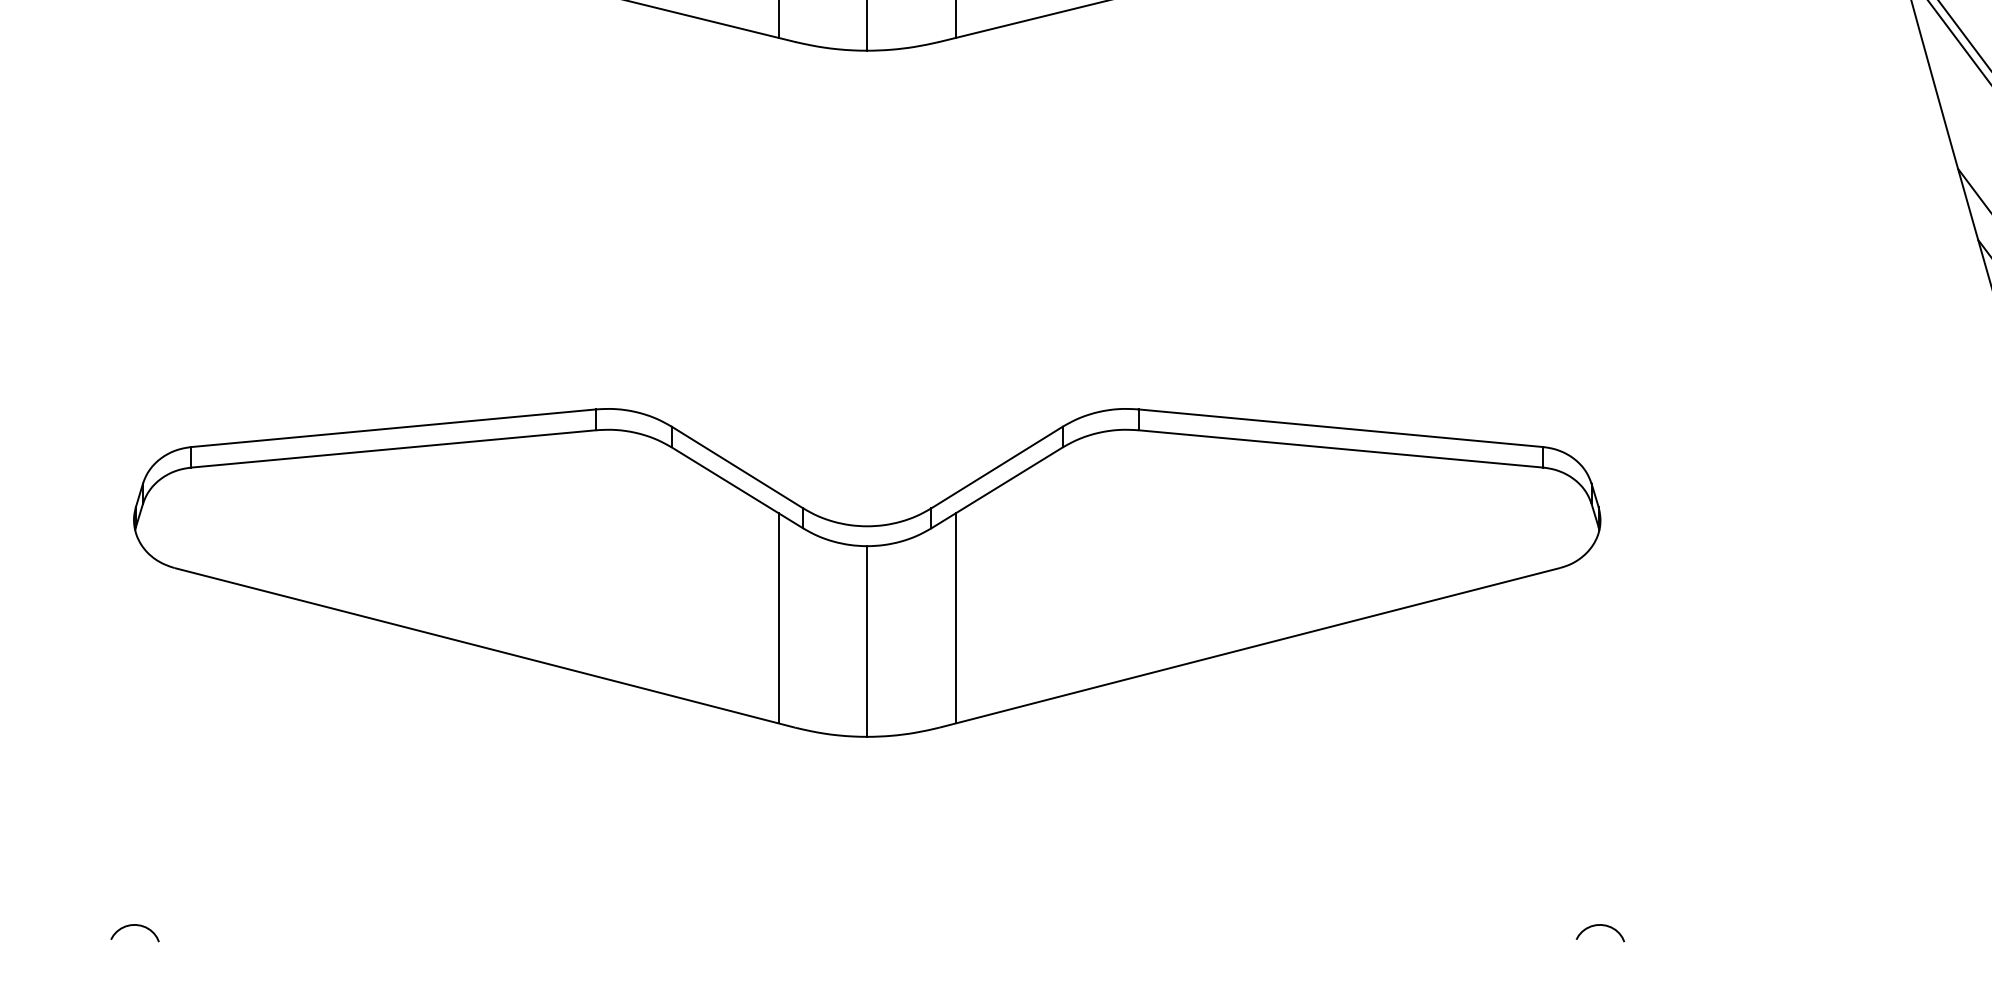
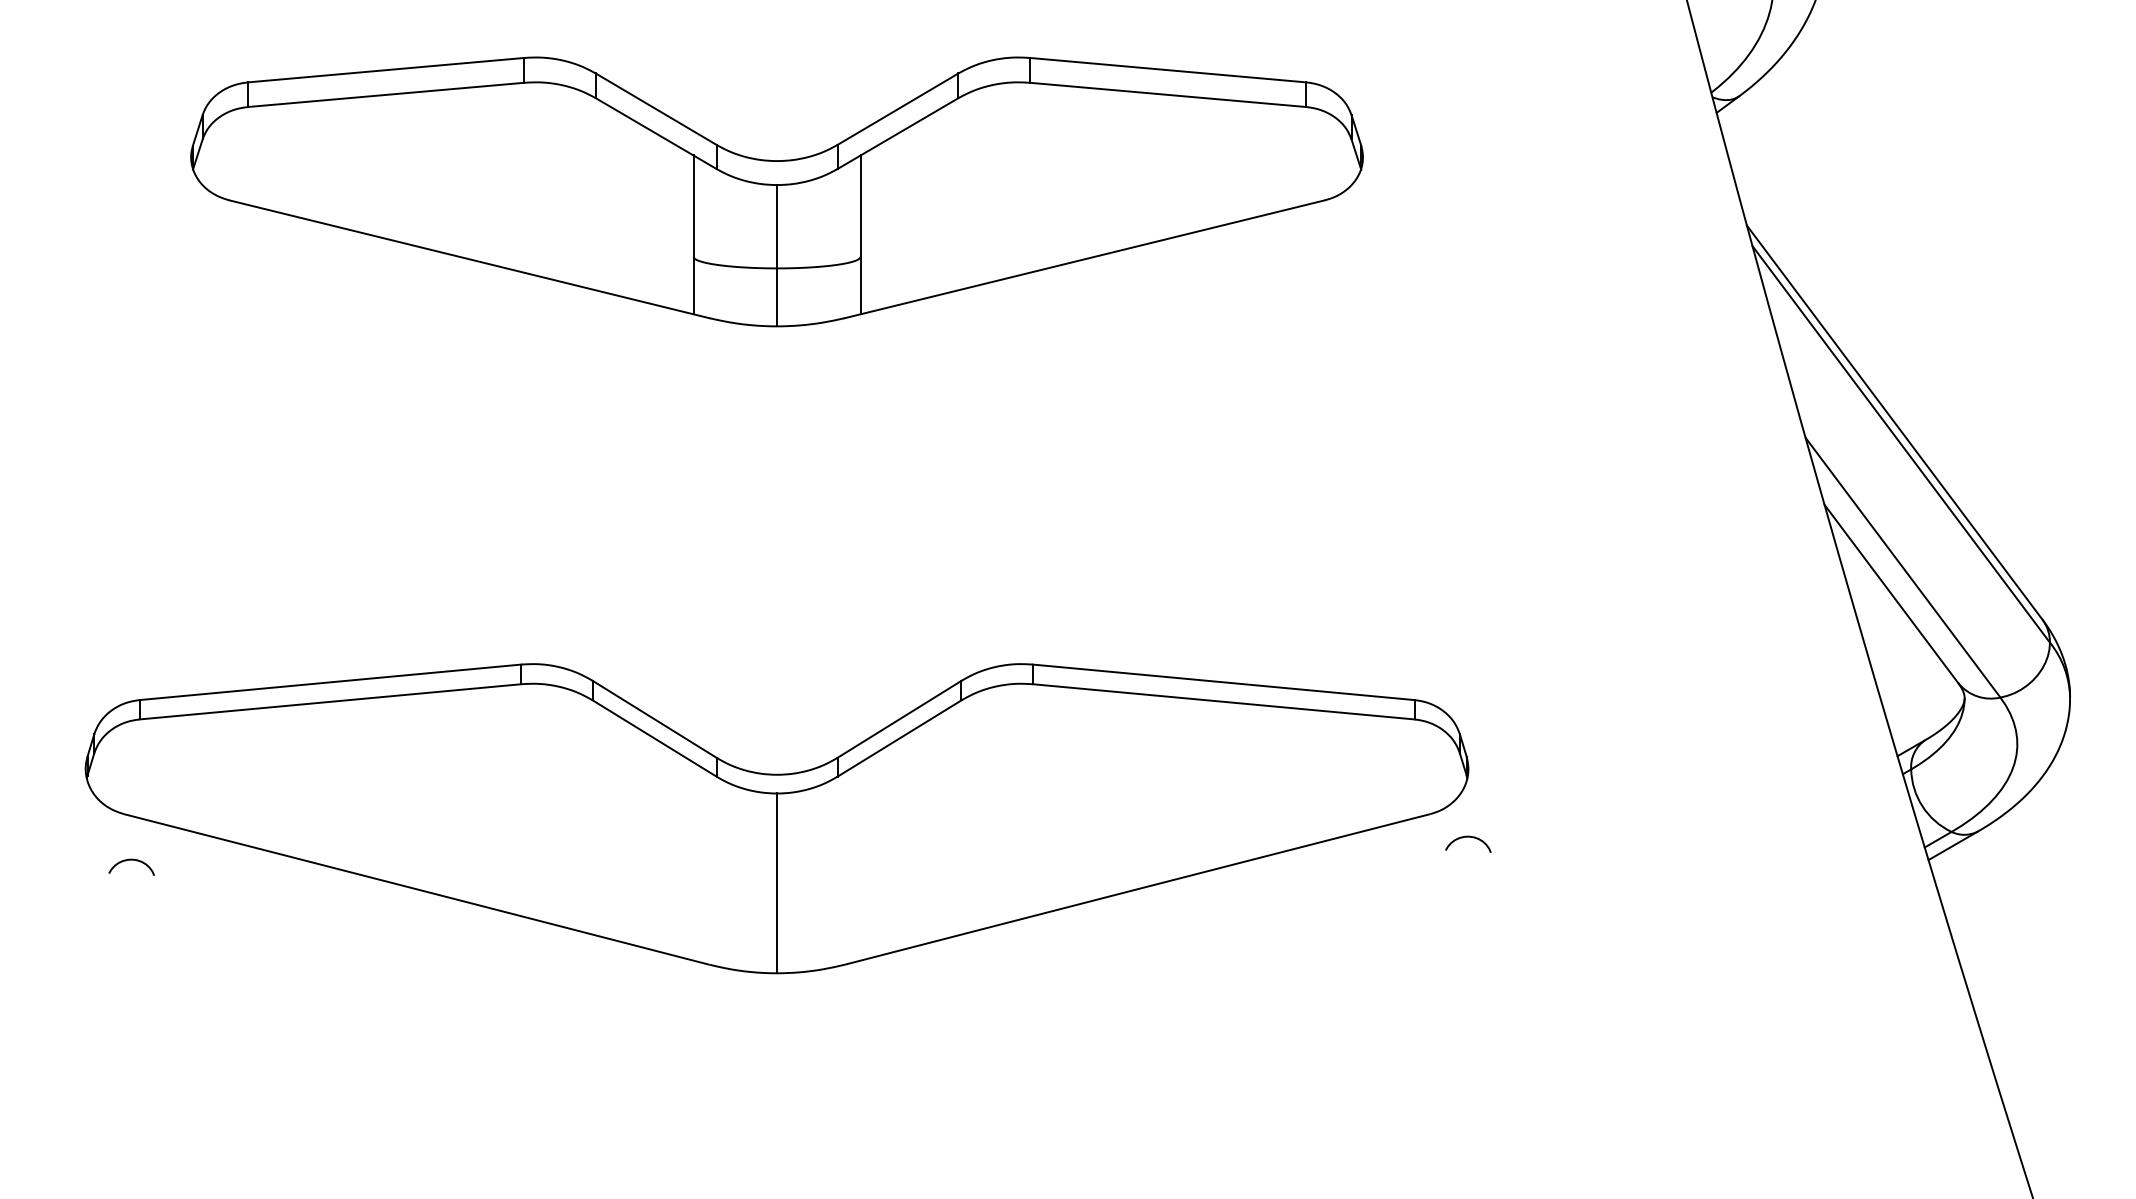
line: (778, 618) -> (693, 861), removed
line: (955, 618) -> (860, 861), removed
curve: (134, 925) -> (131, 860), moved
curve: (1600, 925) -> (1468, 837), moved

